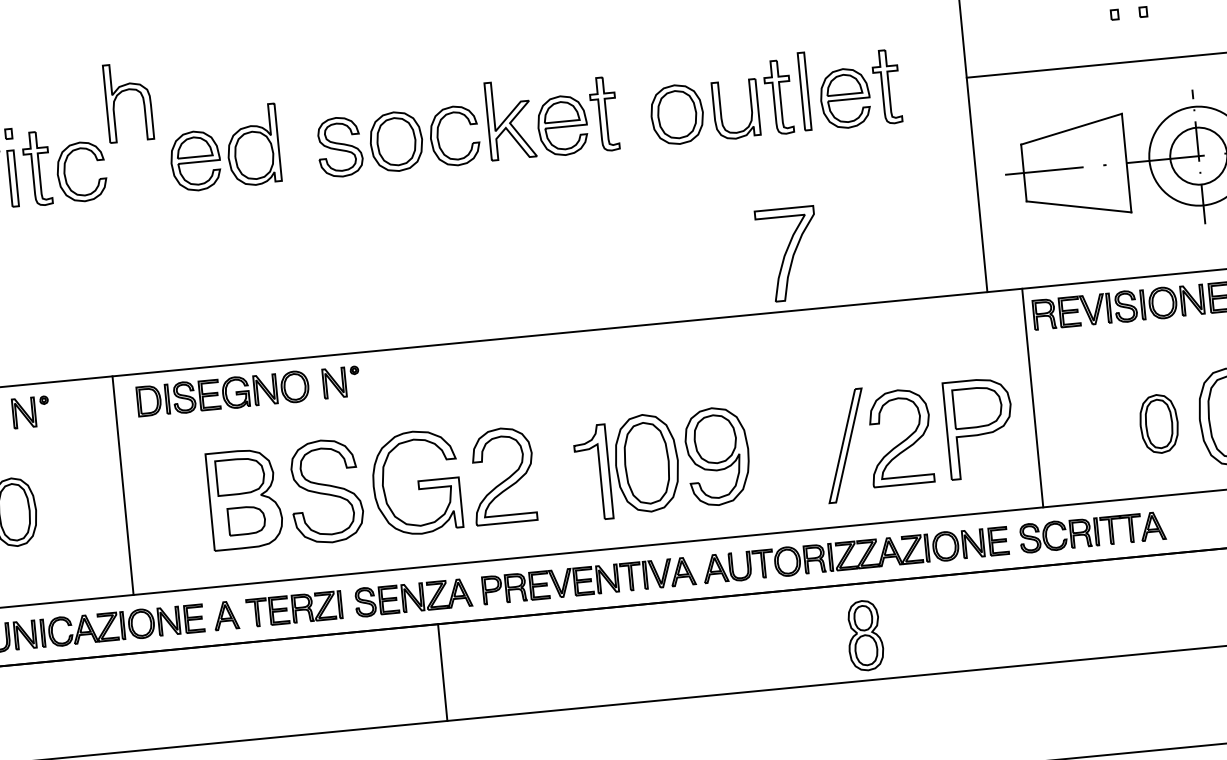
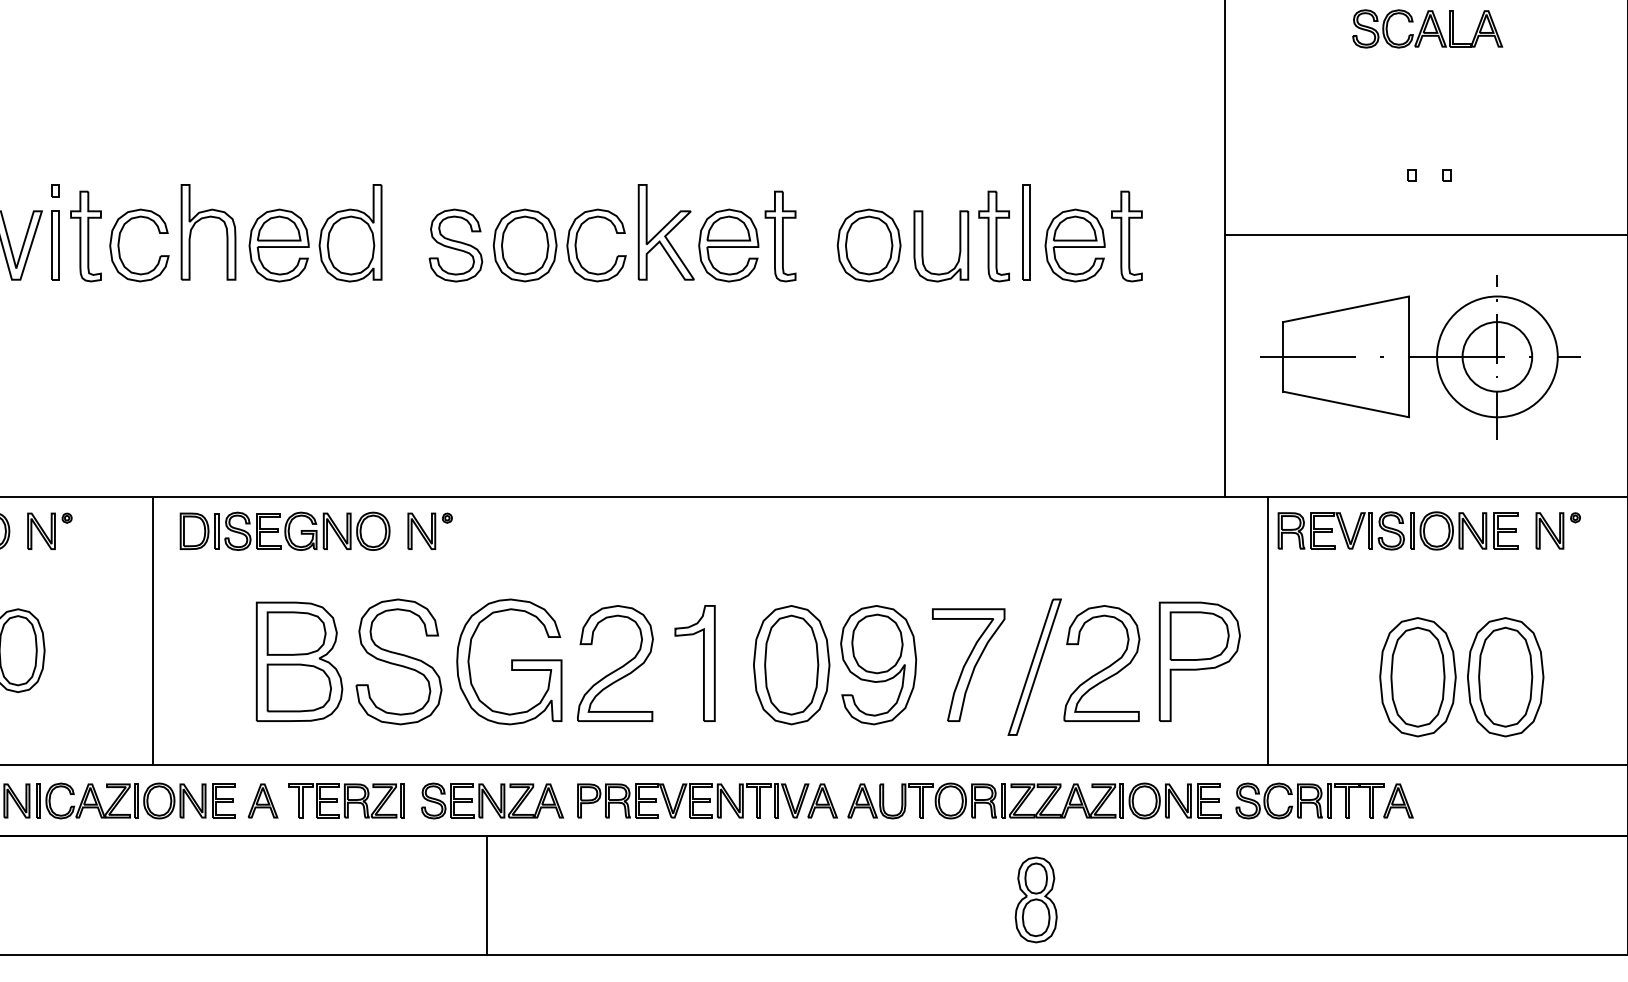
part: (126, 91) -> (207, 218), moved
part: (788, 253) -> (968, 664), moved
part: (1158, 424) -> (1417, 677), size x1.67
part: (599, 472) -> (703, 663), moved
part: (246, 520) -> (298, 687), size x1.43
line: (442, 672) -> (487, 895), moved

